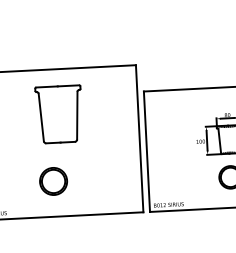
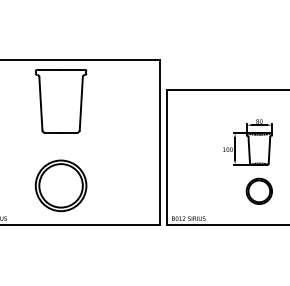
part: (59, 114) -> (61, 101), moved
part: (53, 181) -> (60, 185), size x1.67

